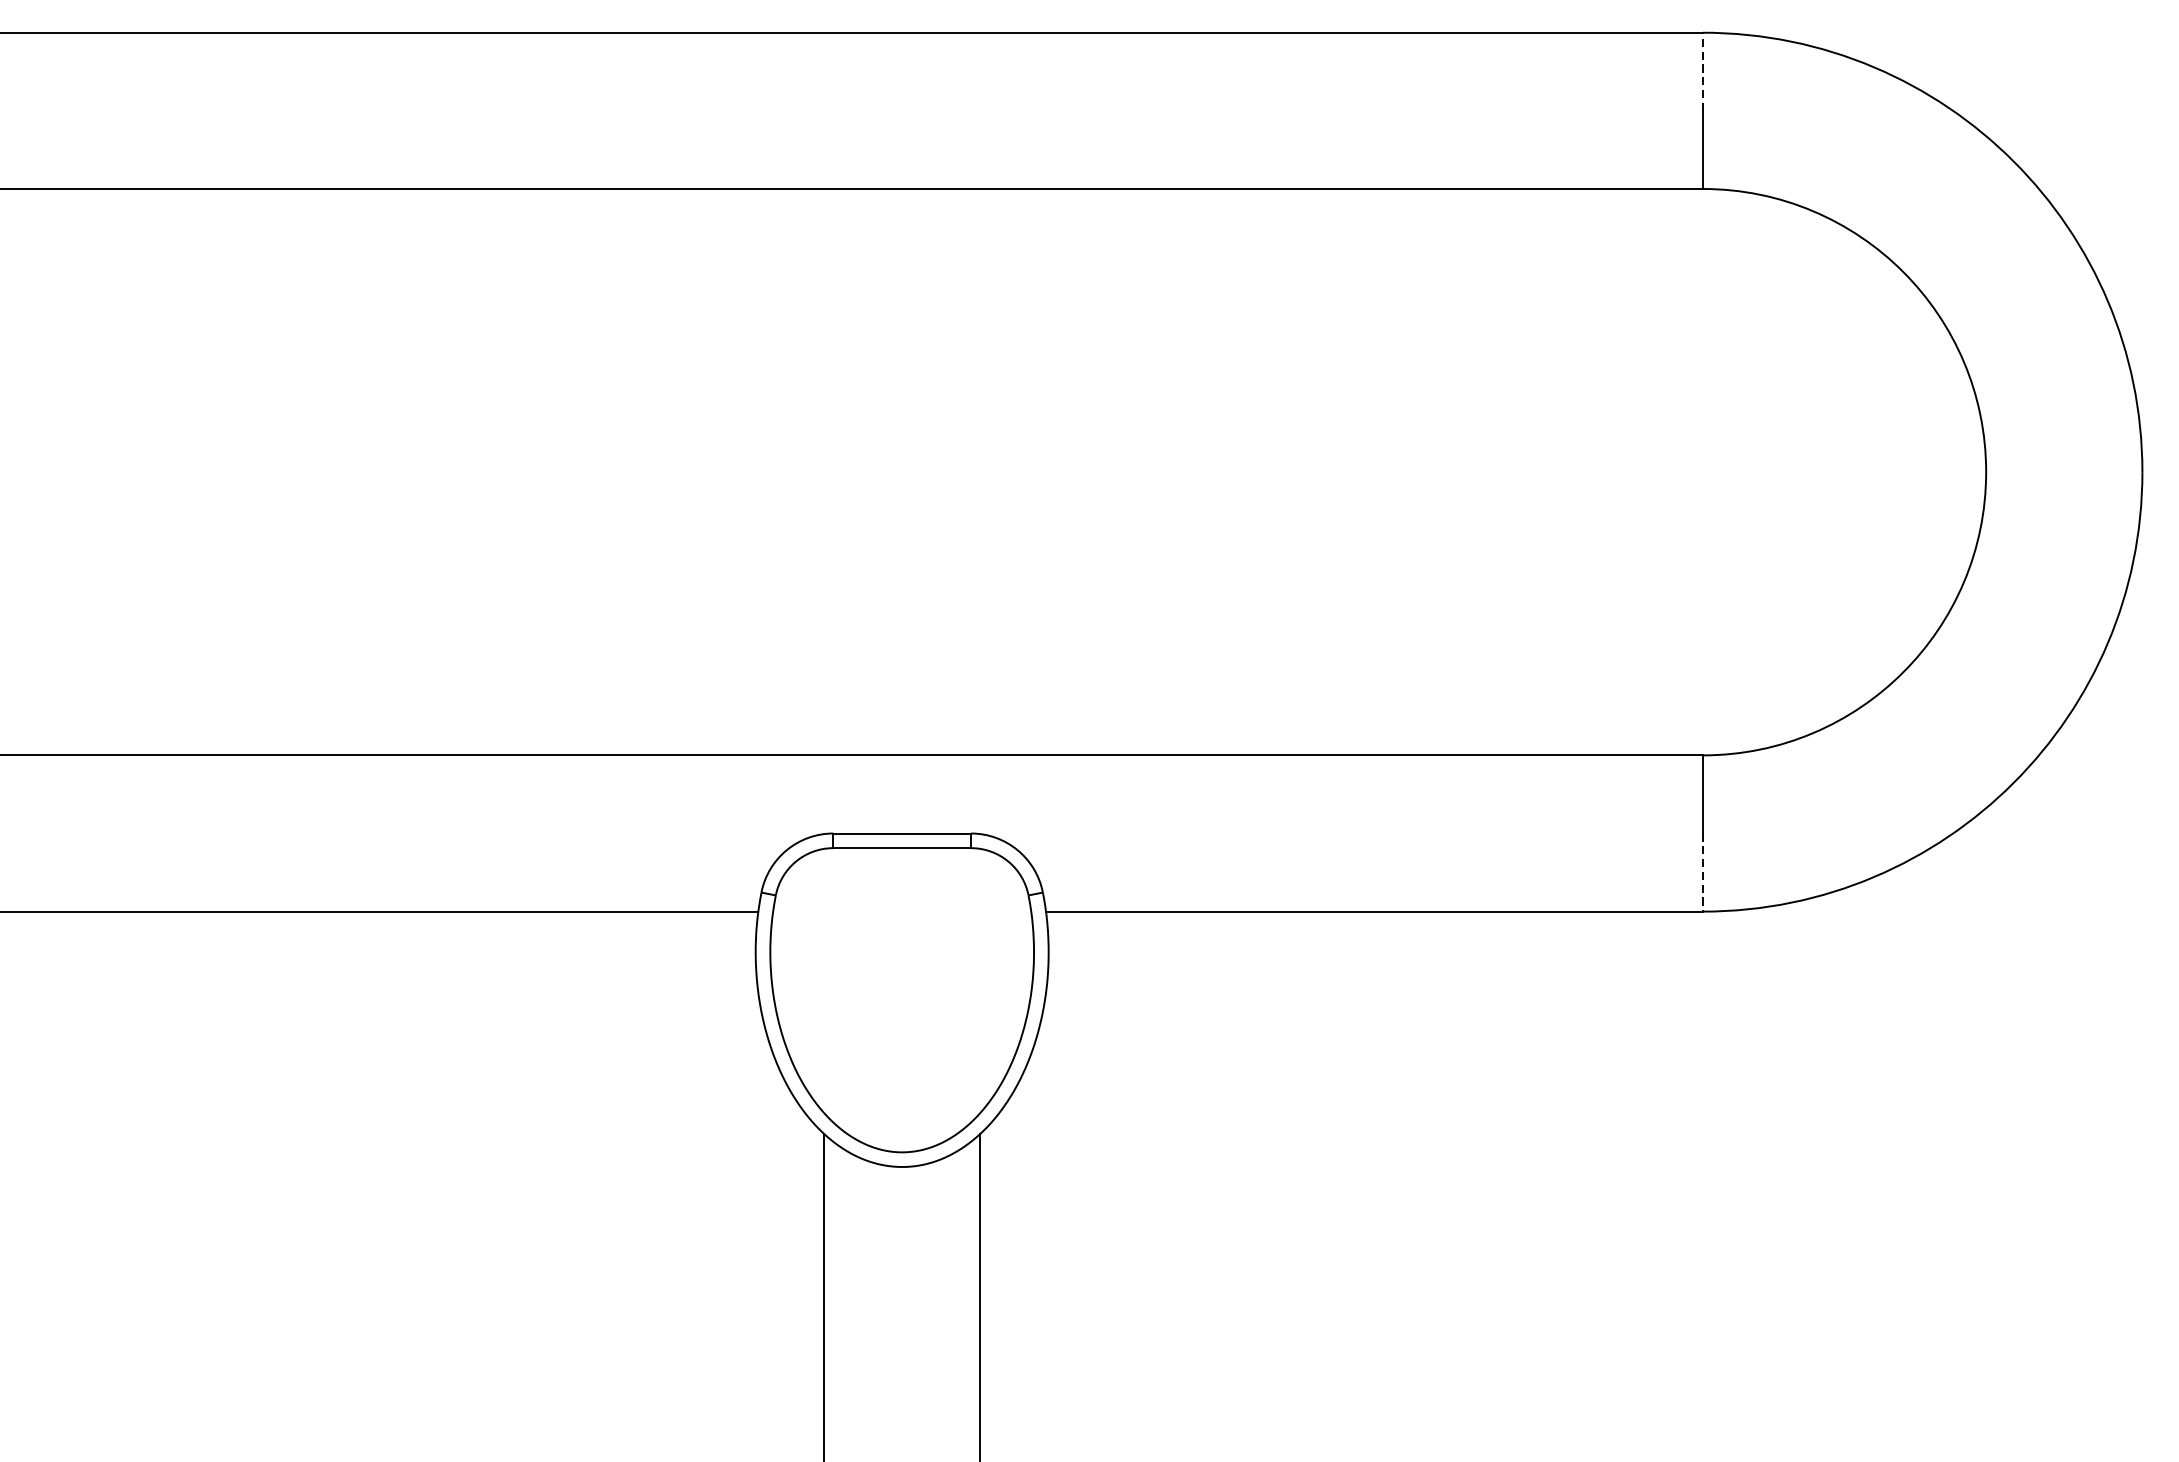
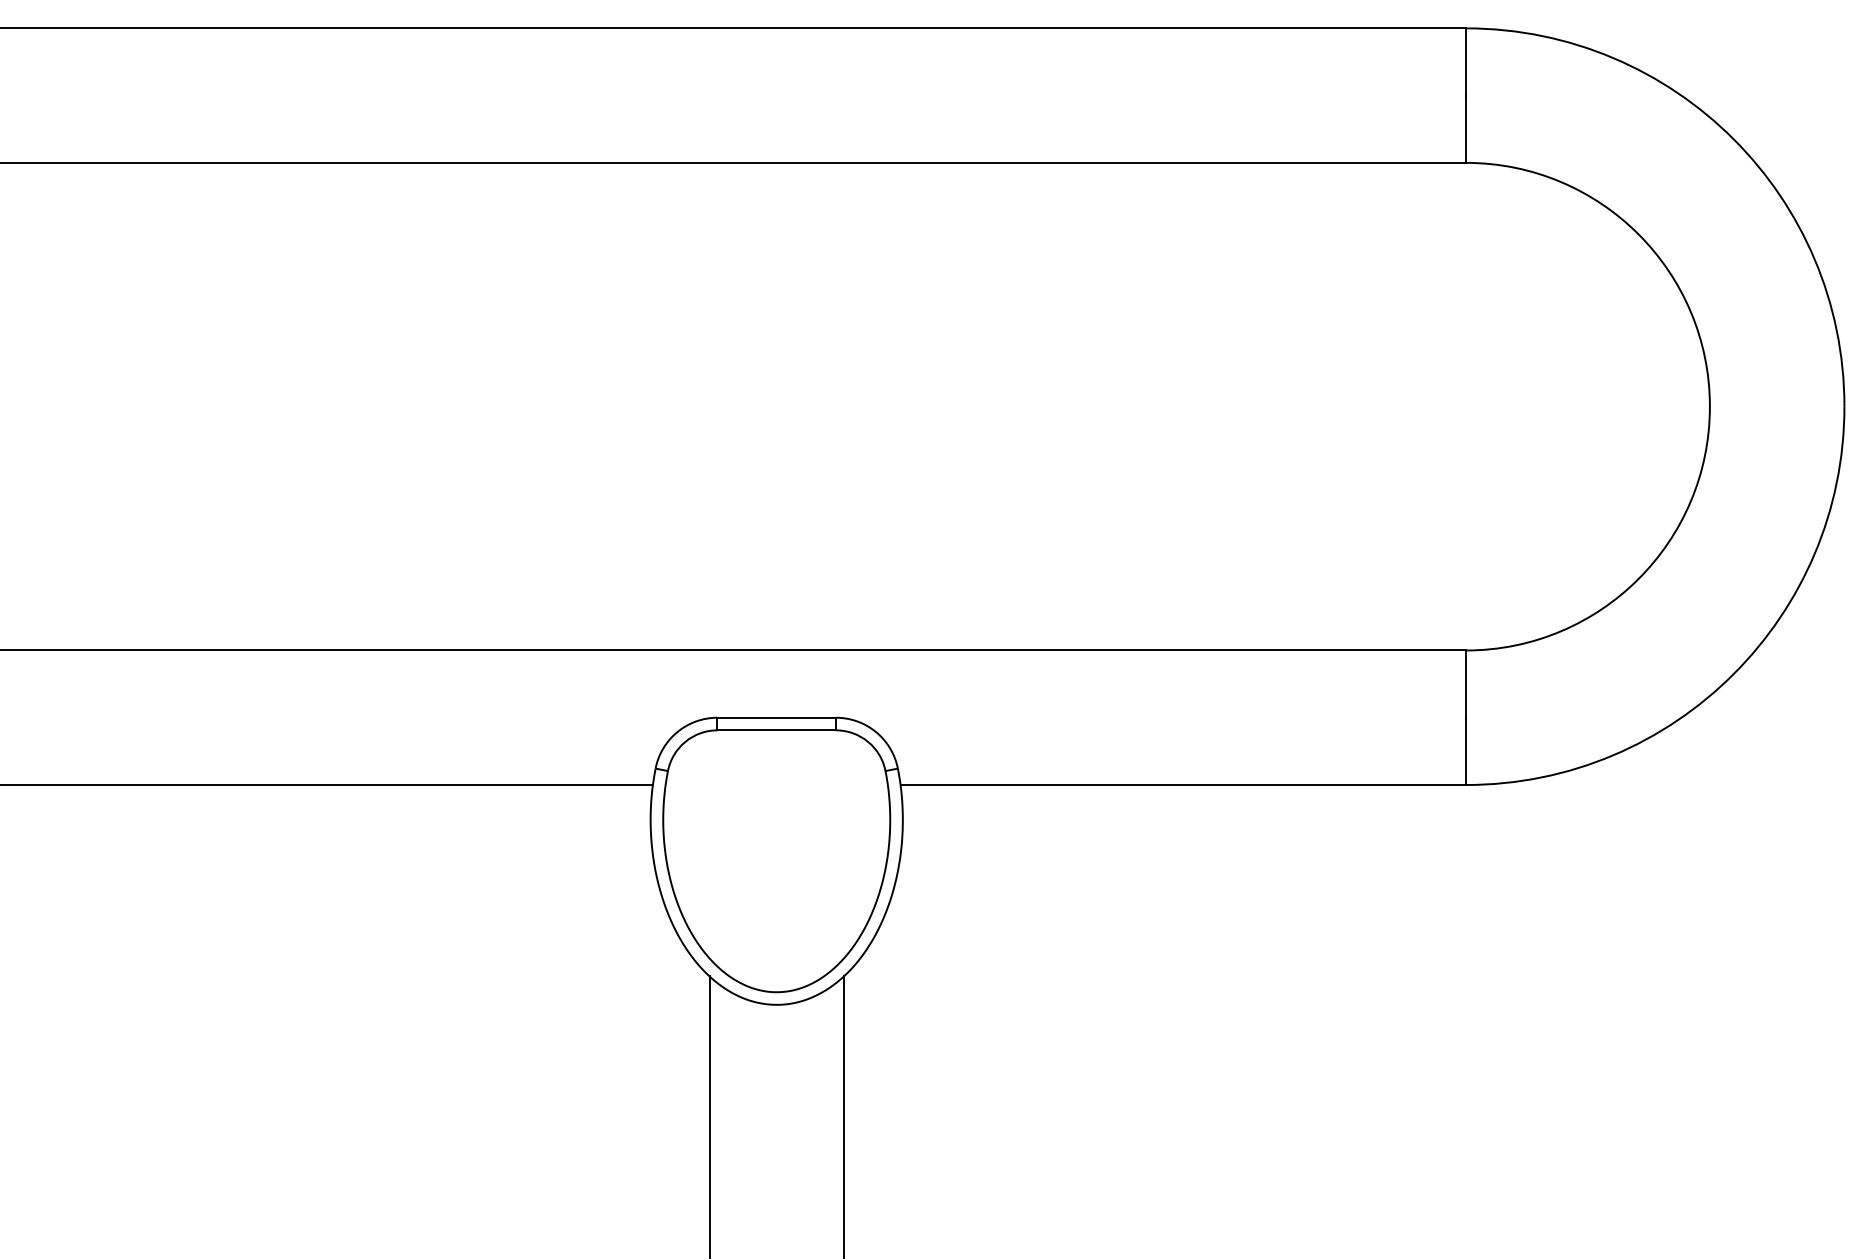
line: (1703, 72) -> (1466, 62), dashed -> solid
line: (1703, 872) -> (1466, 751), dashed -> solid

